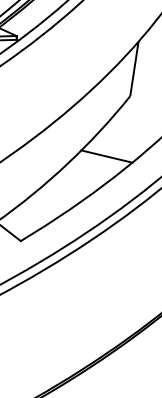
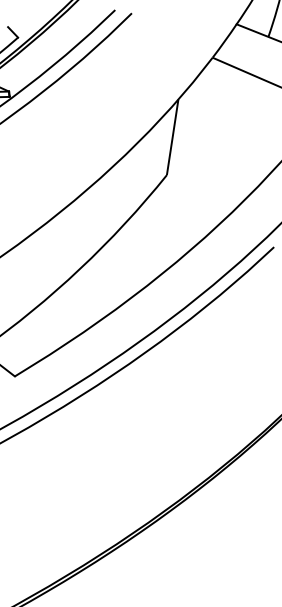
line: (106, 156) -> (134, 258), removed

